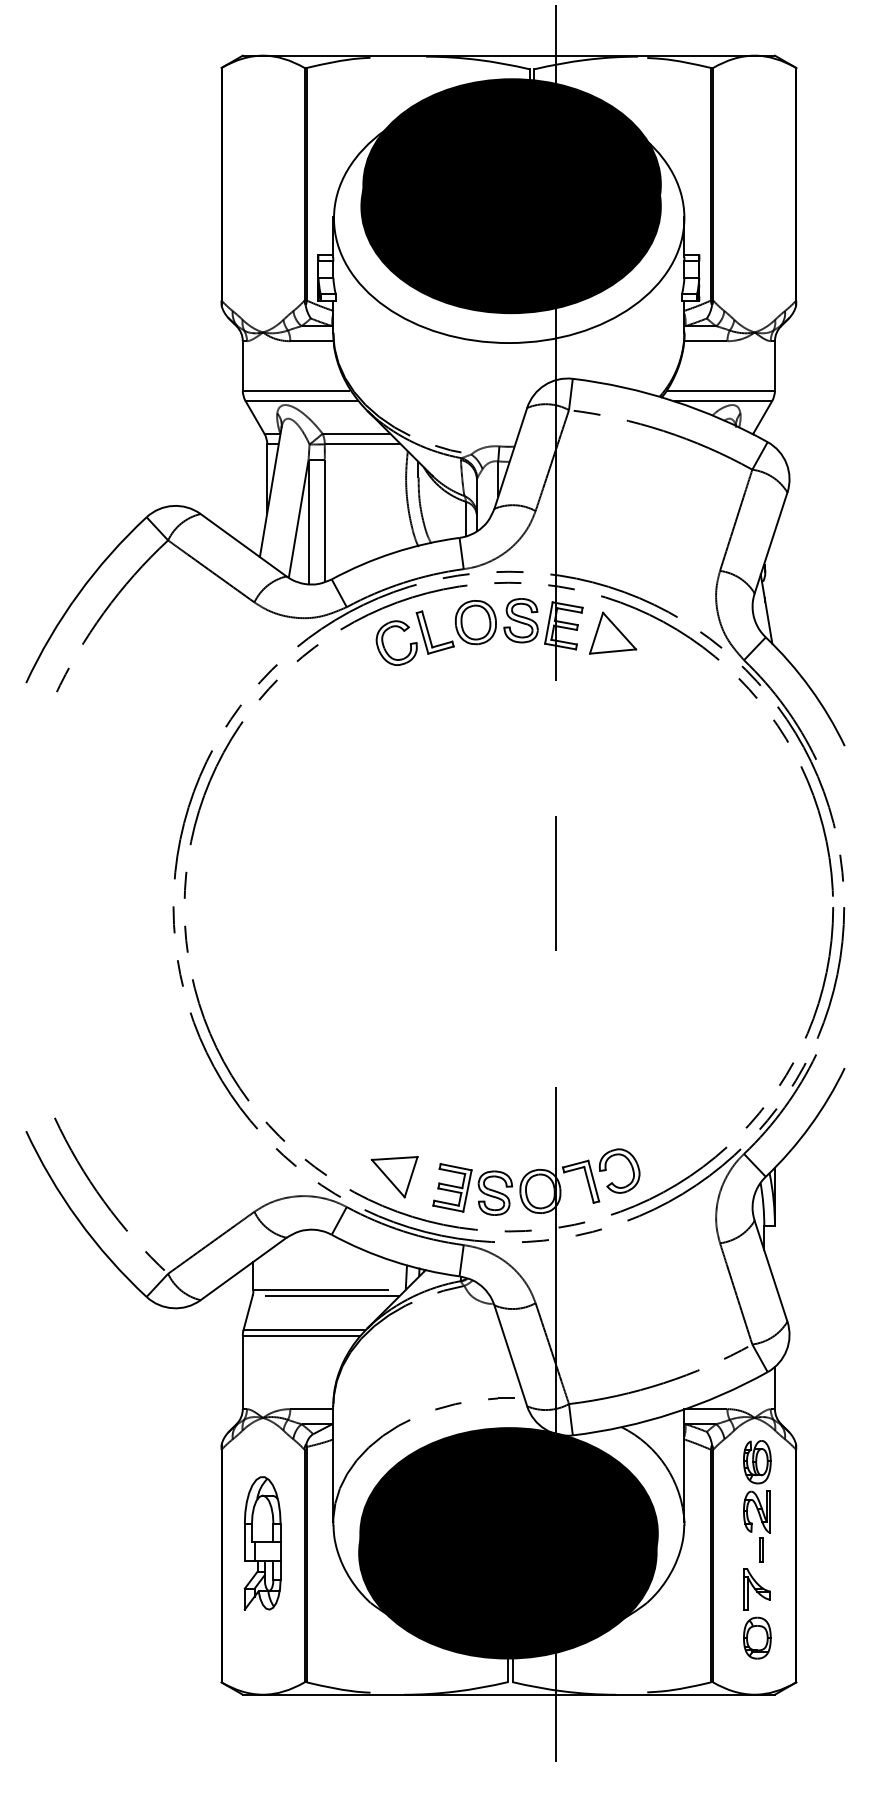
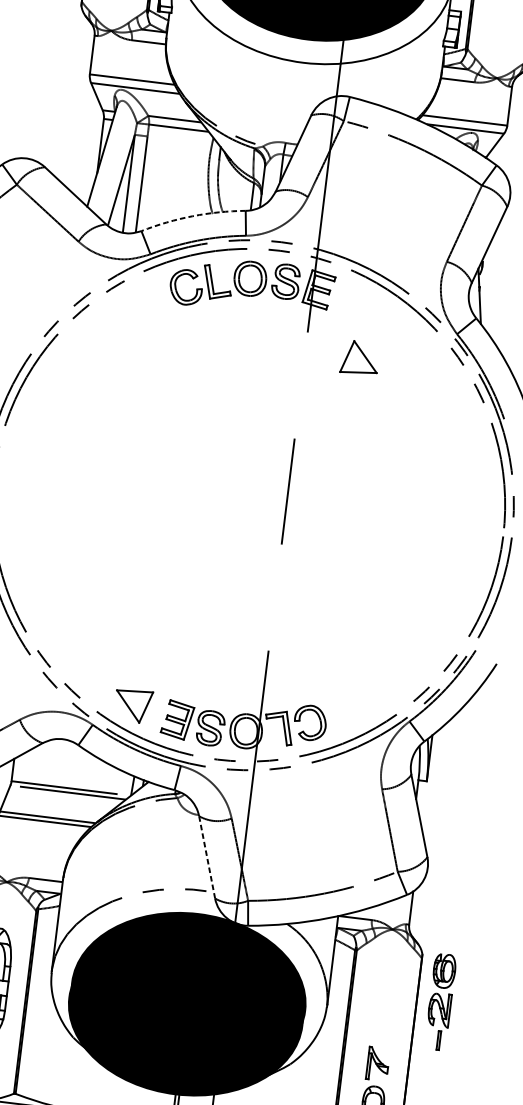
arc: (393, 552) -> (192, 215), solid -> dashed
part: (613, 632) -> (360, 357), moved
line: (510, 1355) -> (206, 857), solid -> dashed
part: (757, 1501) -> (440, 1002), moved

